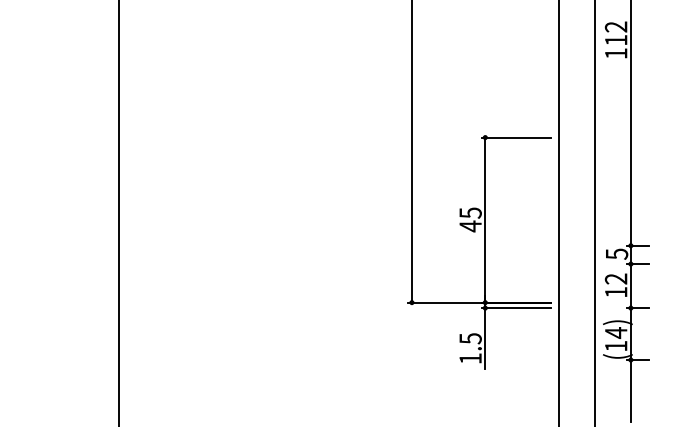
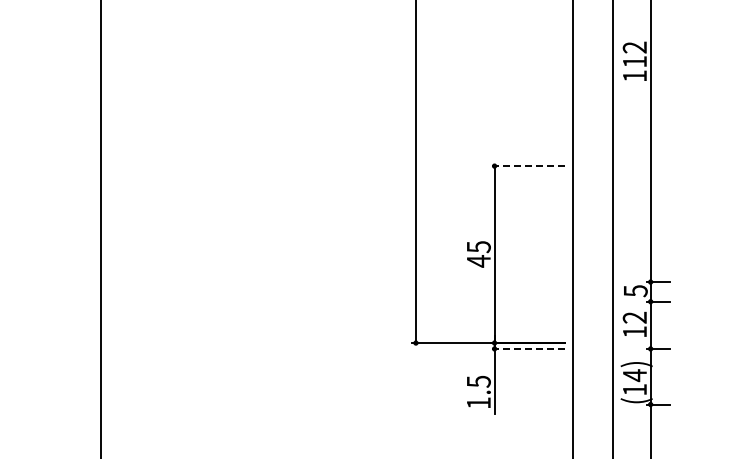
line: (516, 137) -> (527, 166), solid -> dashed
line: (516, 307) -> (527, 348), solid -> dashed

